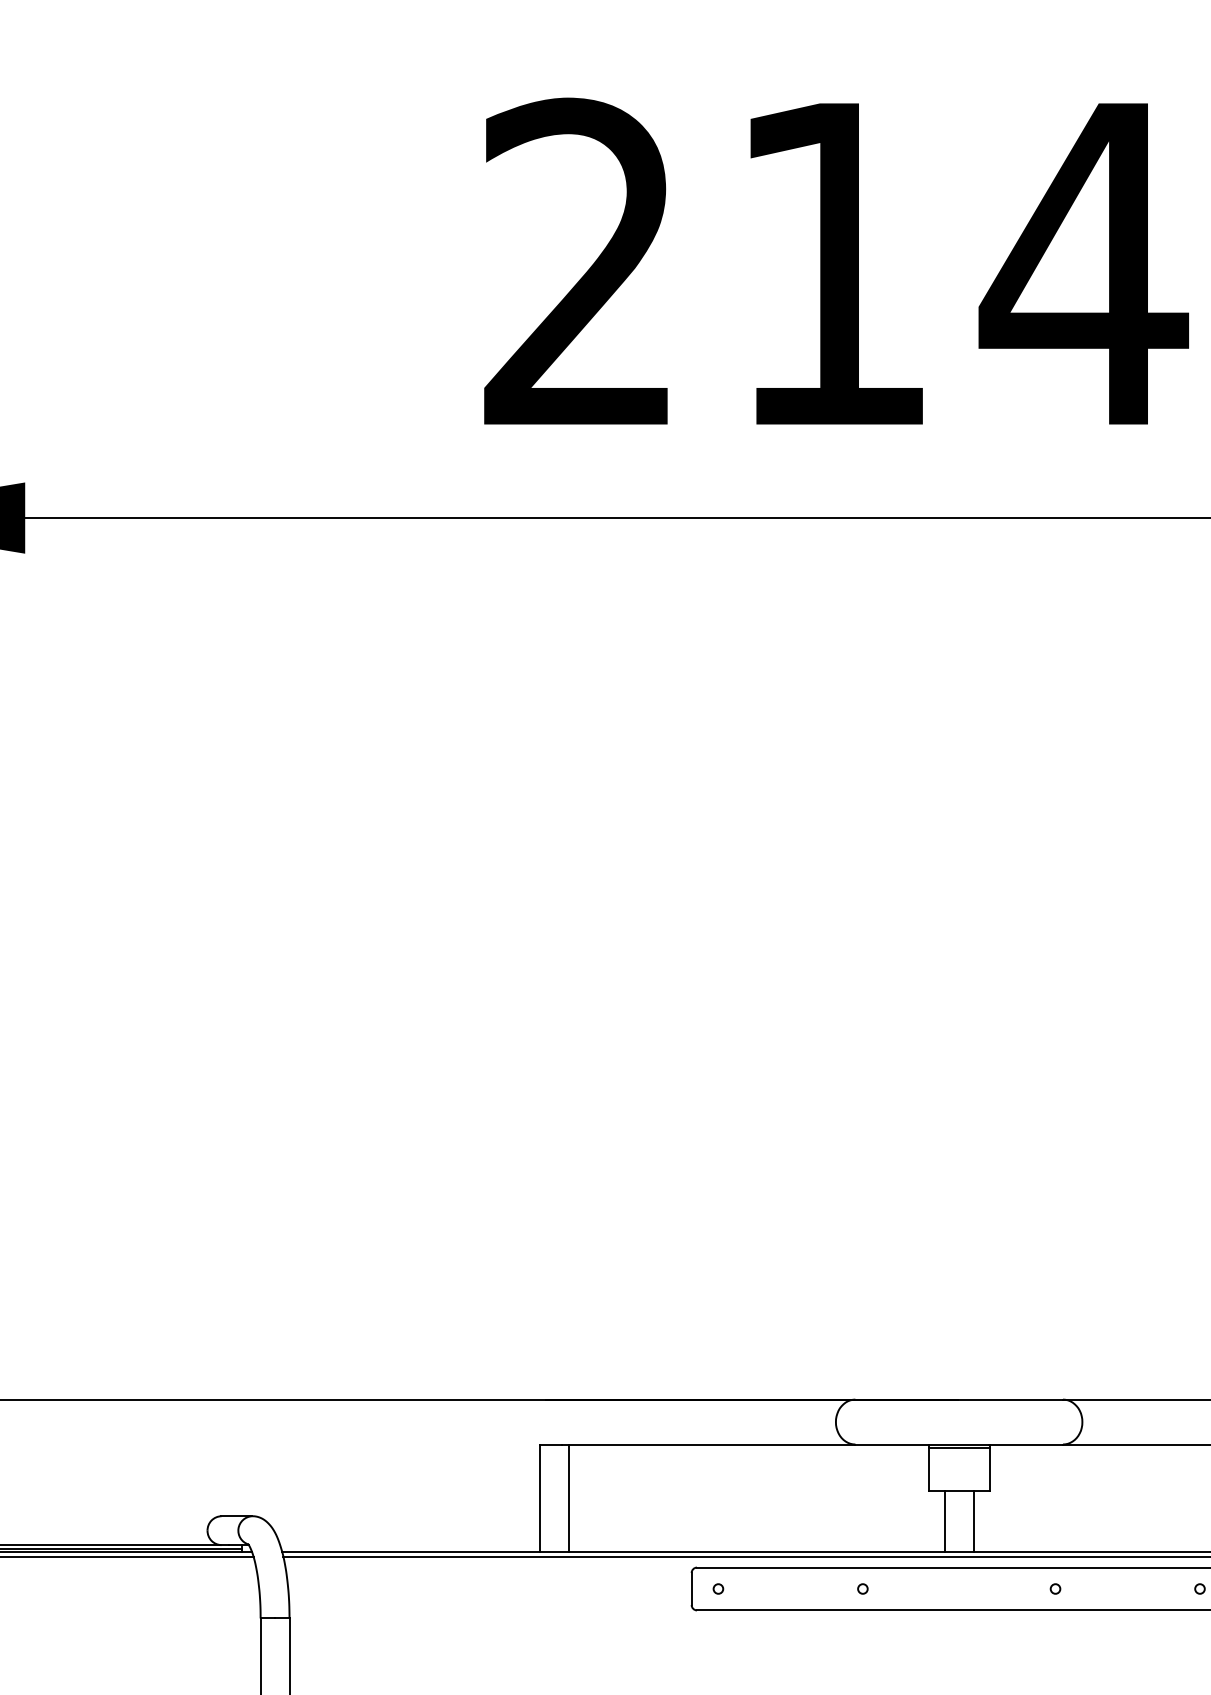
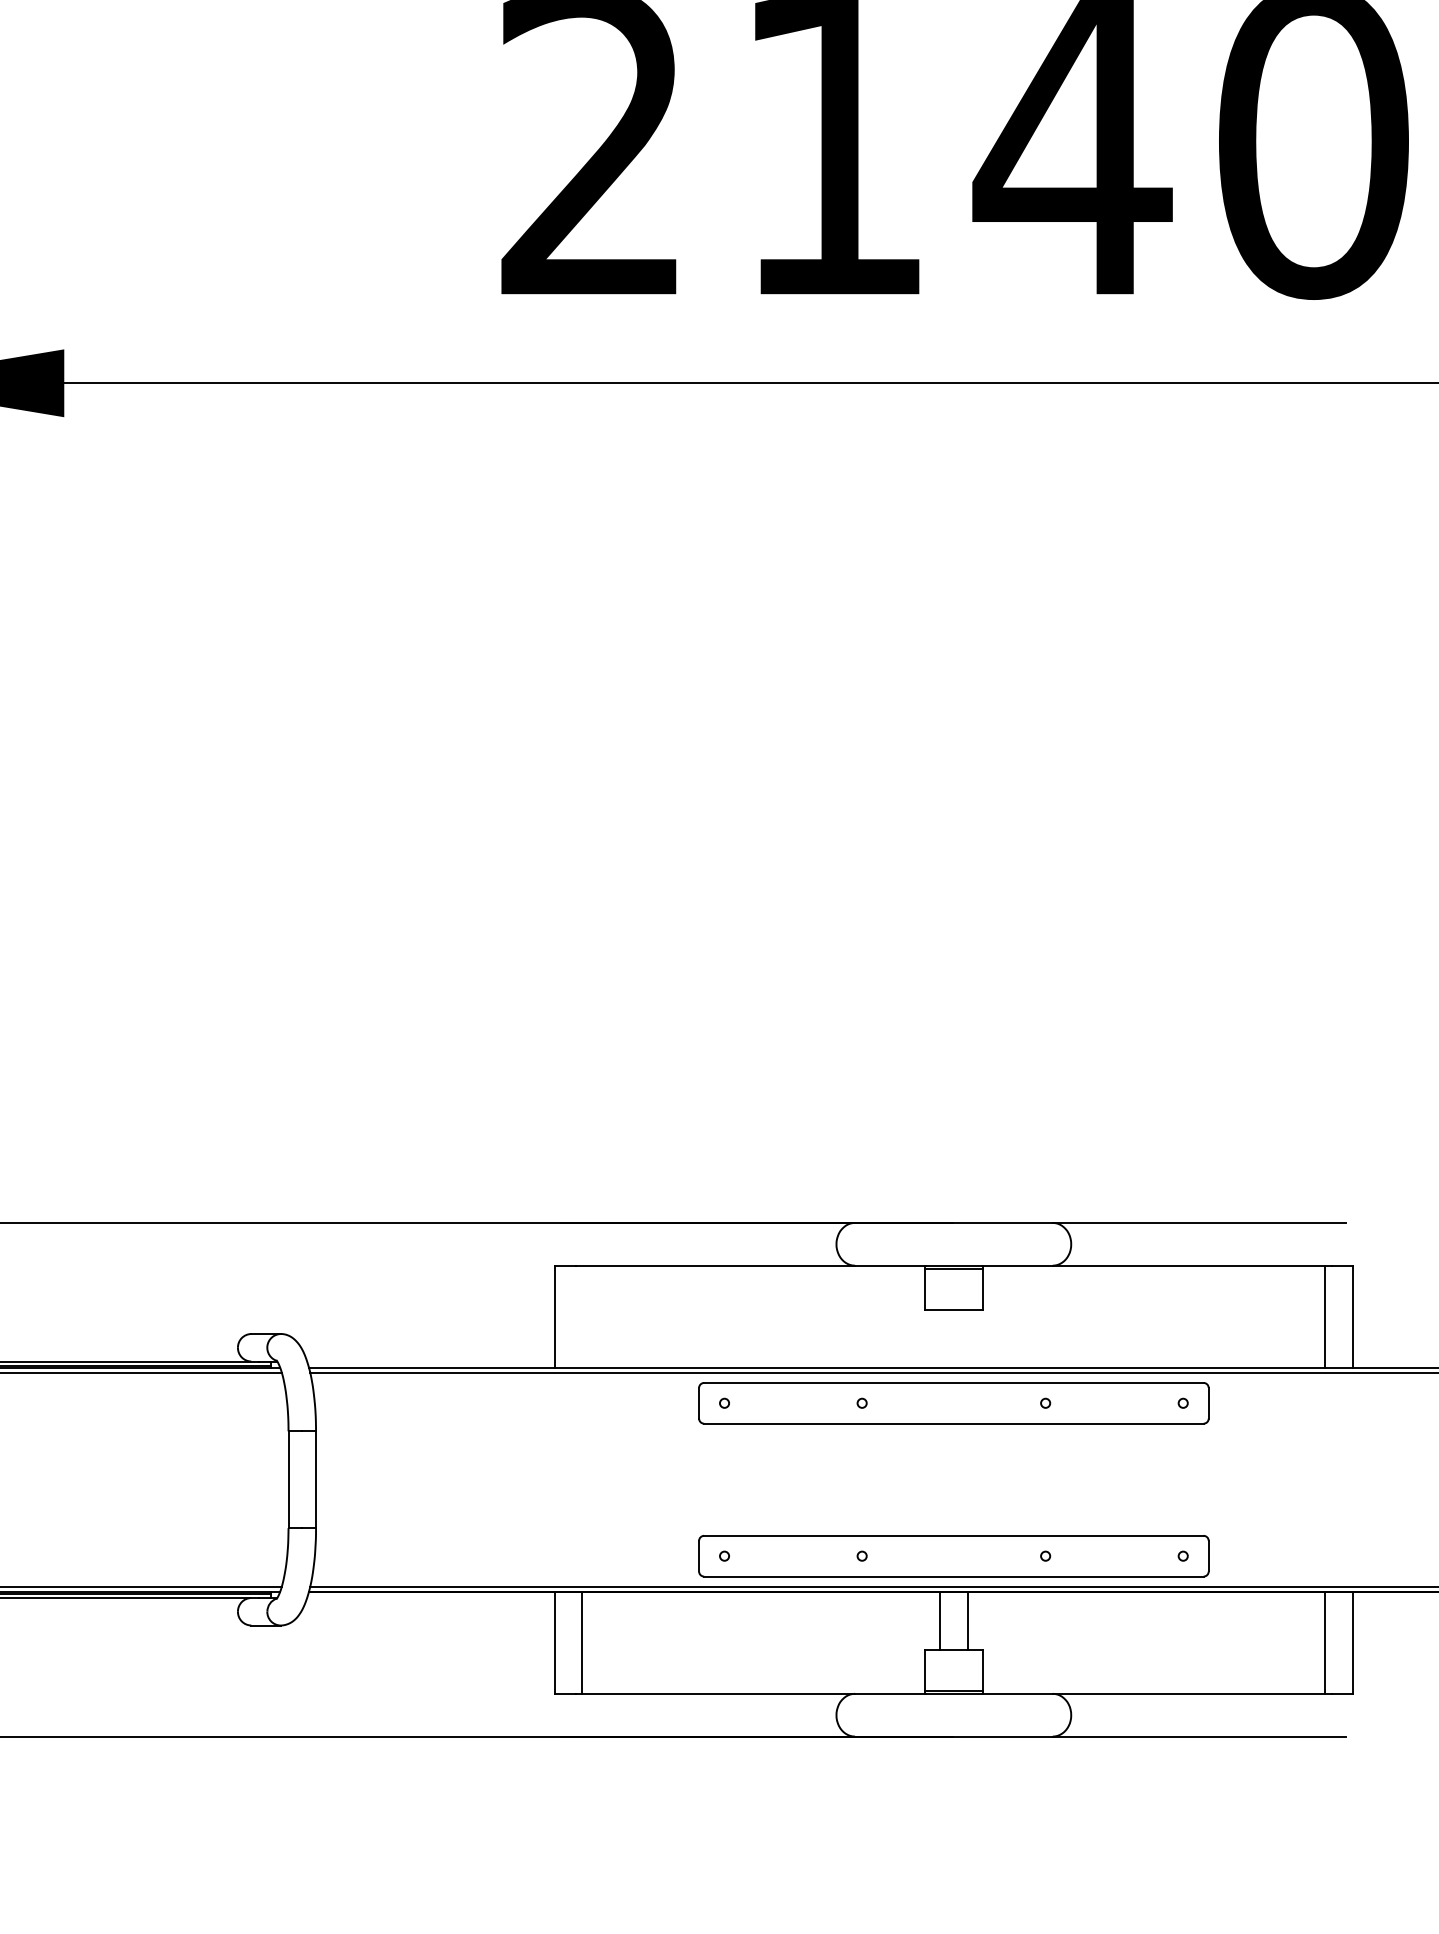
line: (569, 1497) -> (582, 1316), removed
line: (945, 1520) -> (940, 1338), removed
line: (973, 1520) -> (967, 1338), removed

